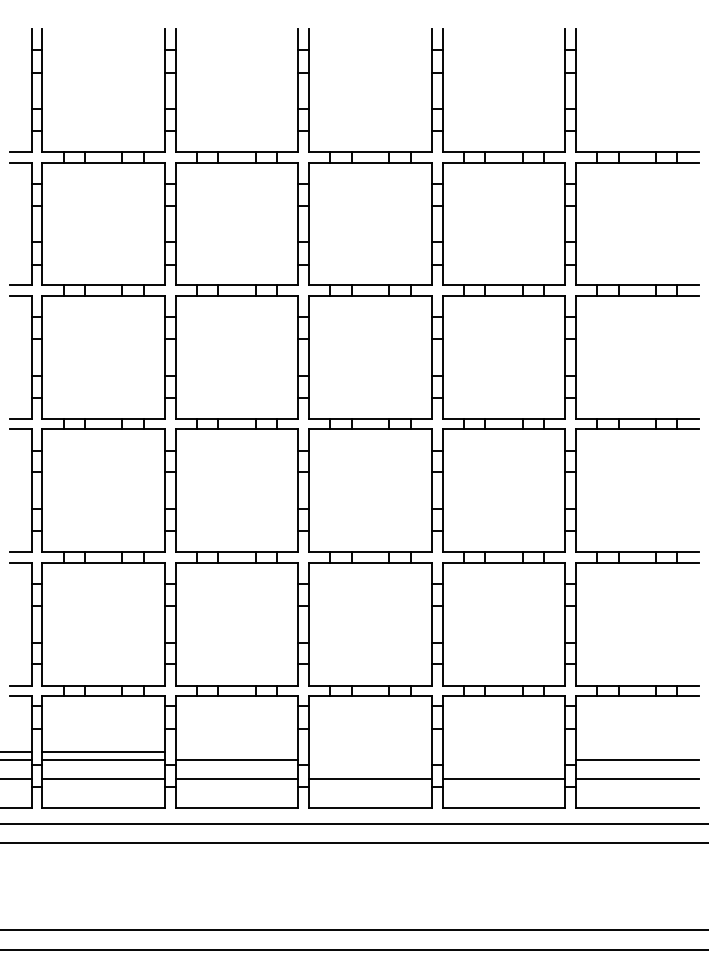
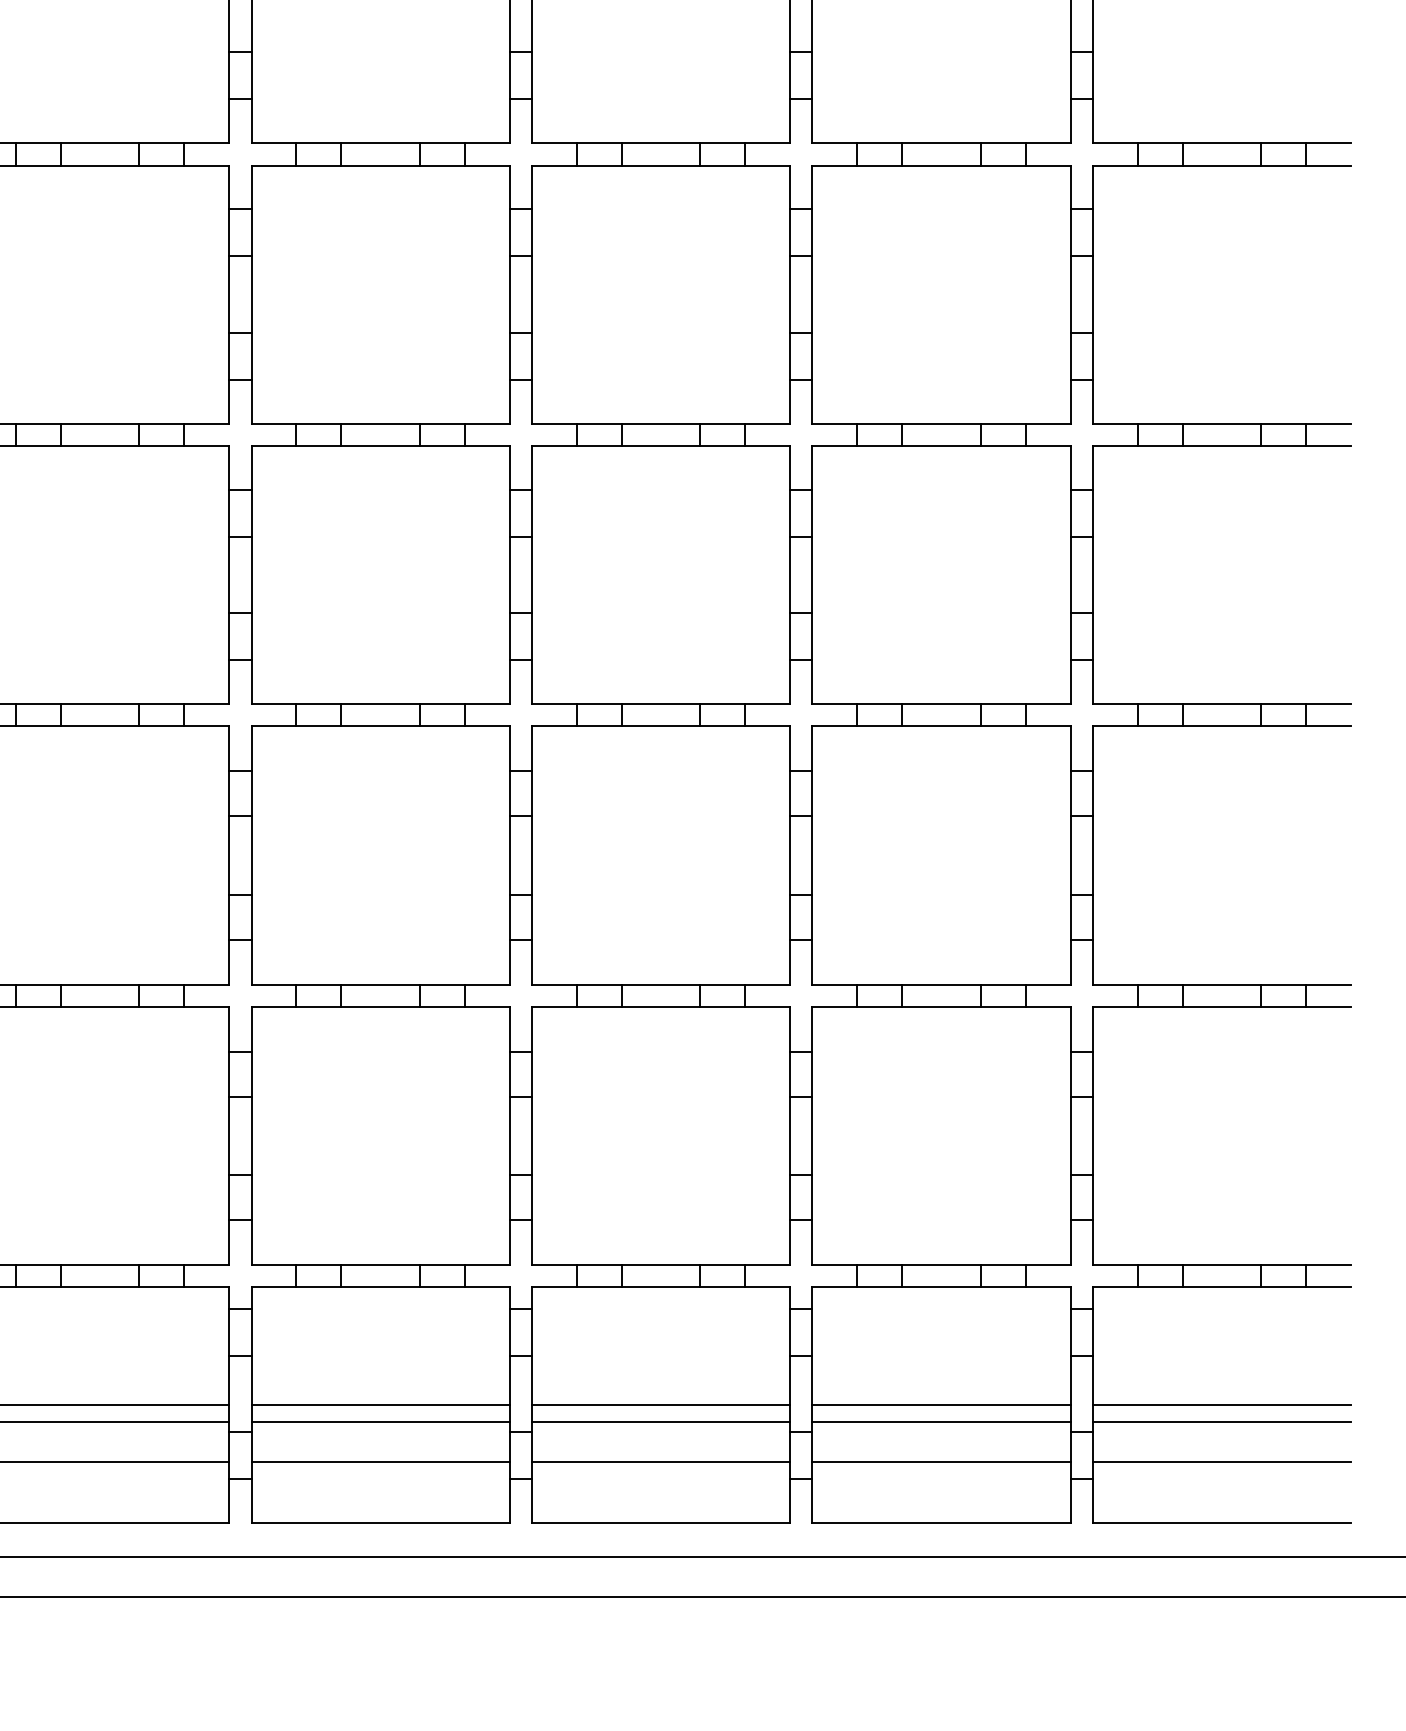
line: (236, 751) -> (379, 1403), added
line: (370, 751) -> (661, 1403), added
line: (503, 751) -> (940, 1403), added
line: (636, 751) -> (1220, 1403), added
line: (370, 760) -> (661, 1422), added
line: (503, 760) -> (940, 1422), added

